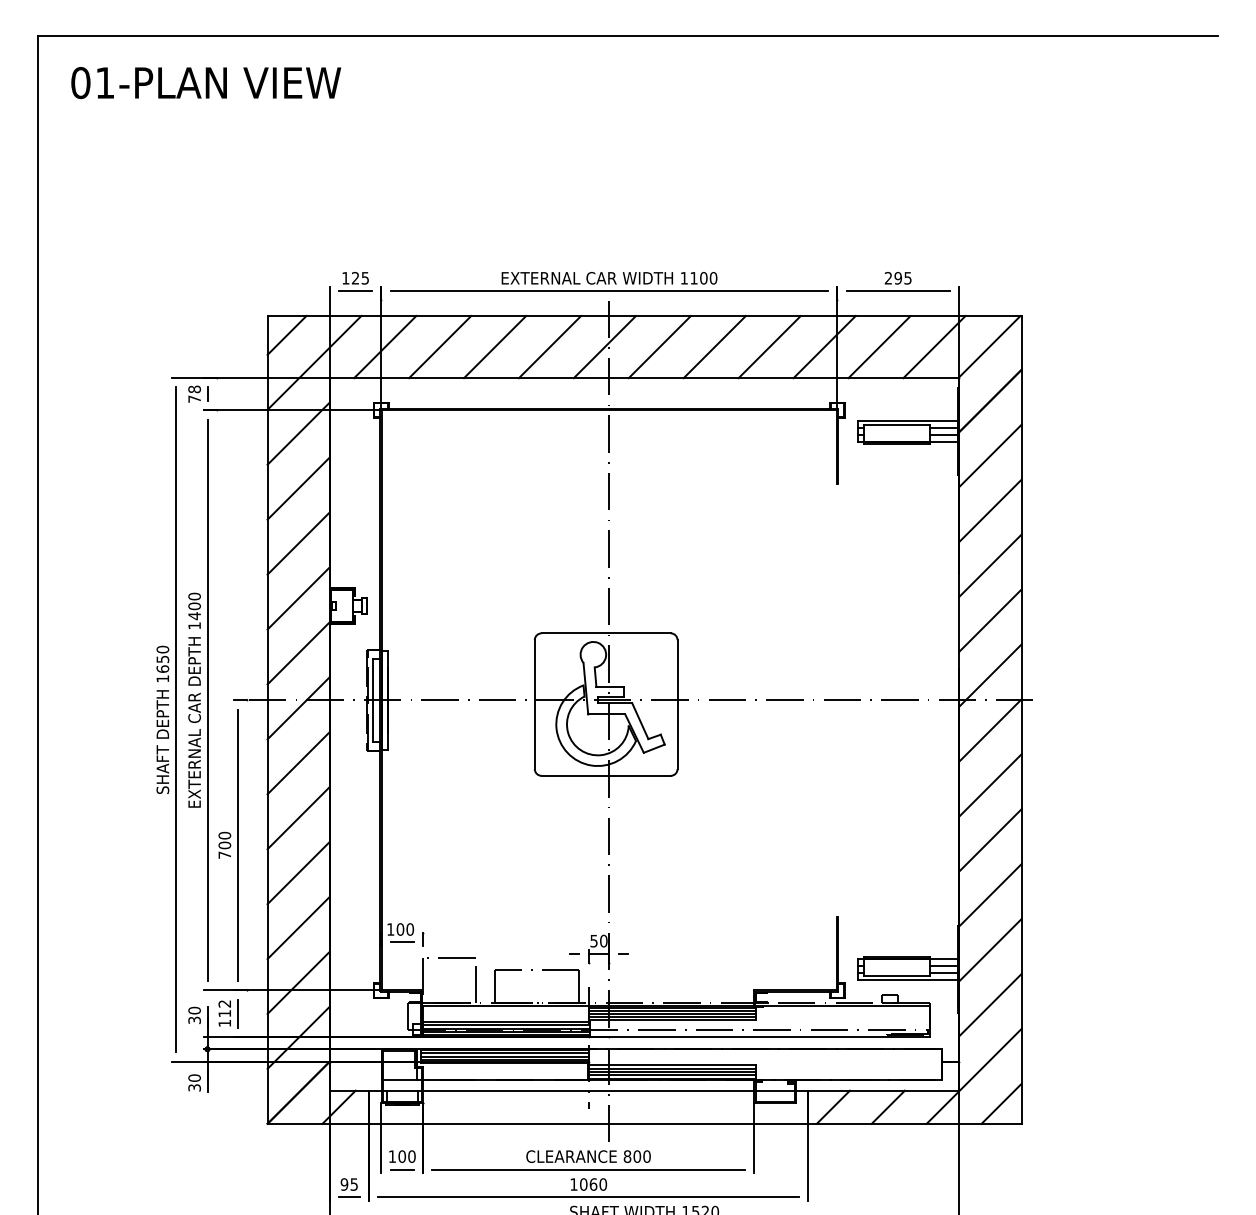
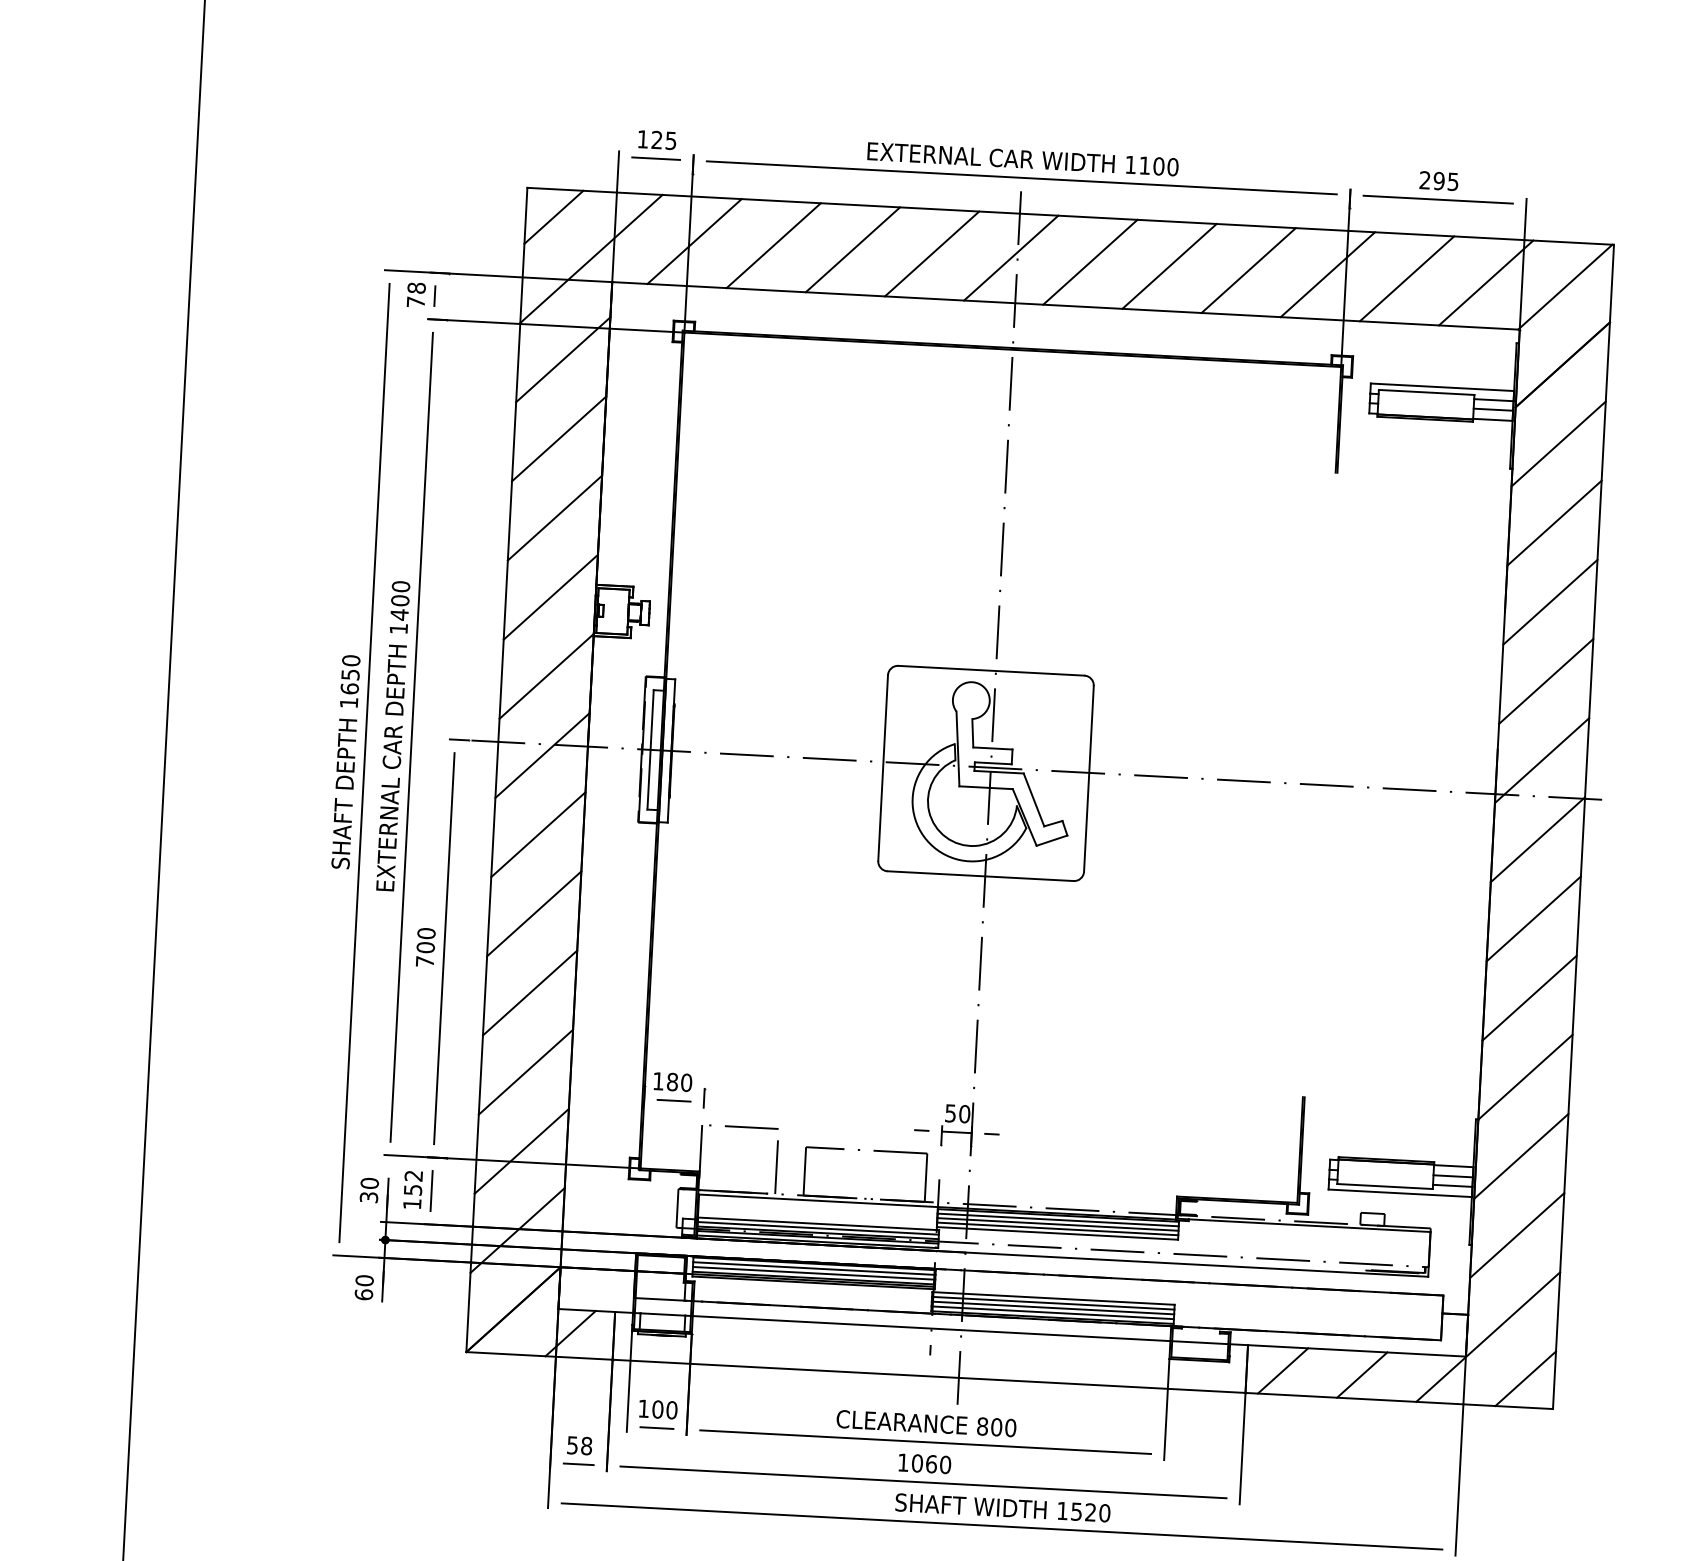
text: (400, 929) -> (672, 1082), 100 -> 180
text: (224, 1013) -> (412, 1189), 112 -> 152
text: (194, 1087) -> (363, 1294), 30 -> 60
text: (349, 1184) -> (579, 1445), 95 -> 58

